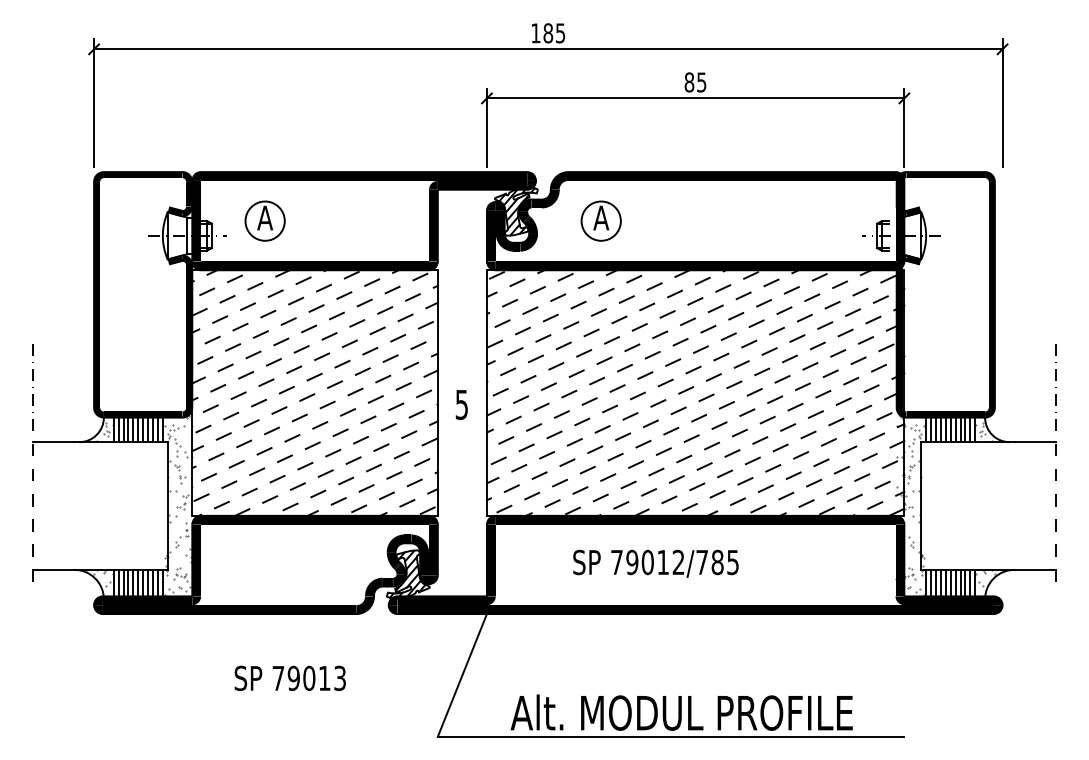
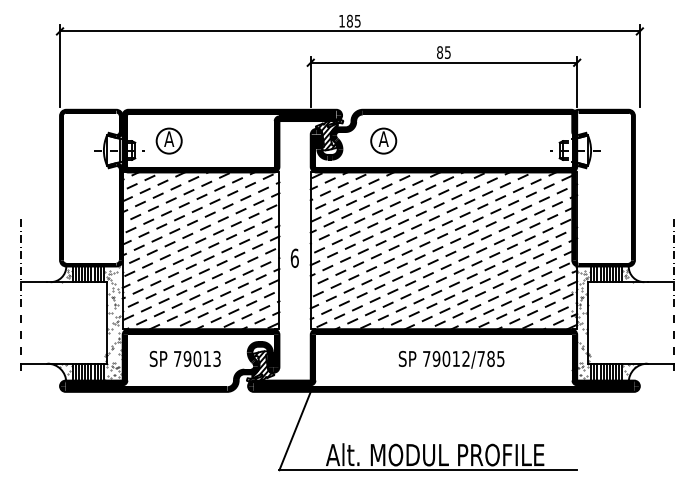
text: (461, 403) -> (294, 257), 5 -> 6
text: (655, 563) -> (451, 359), moved
text: (289, 677) -> (184, 358), moved

